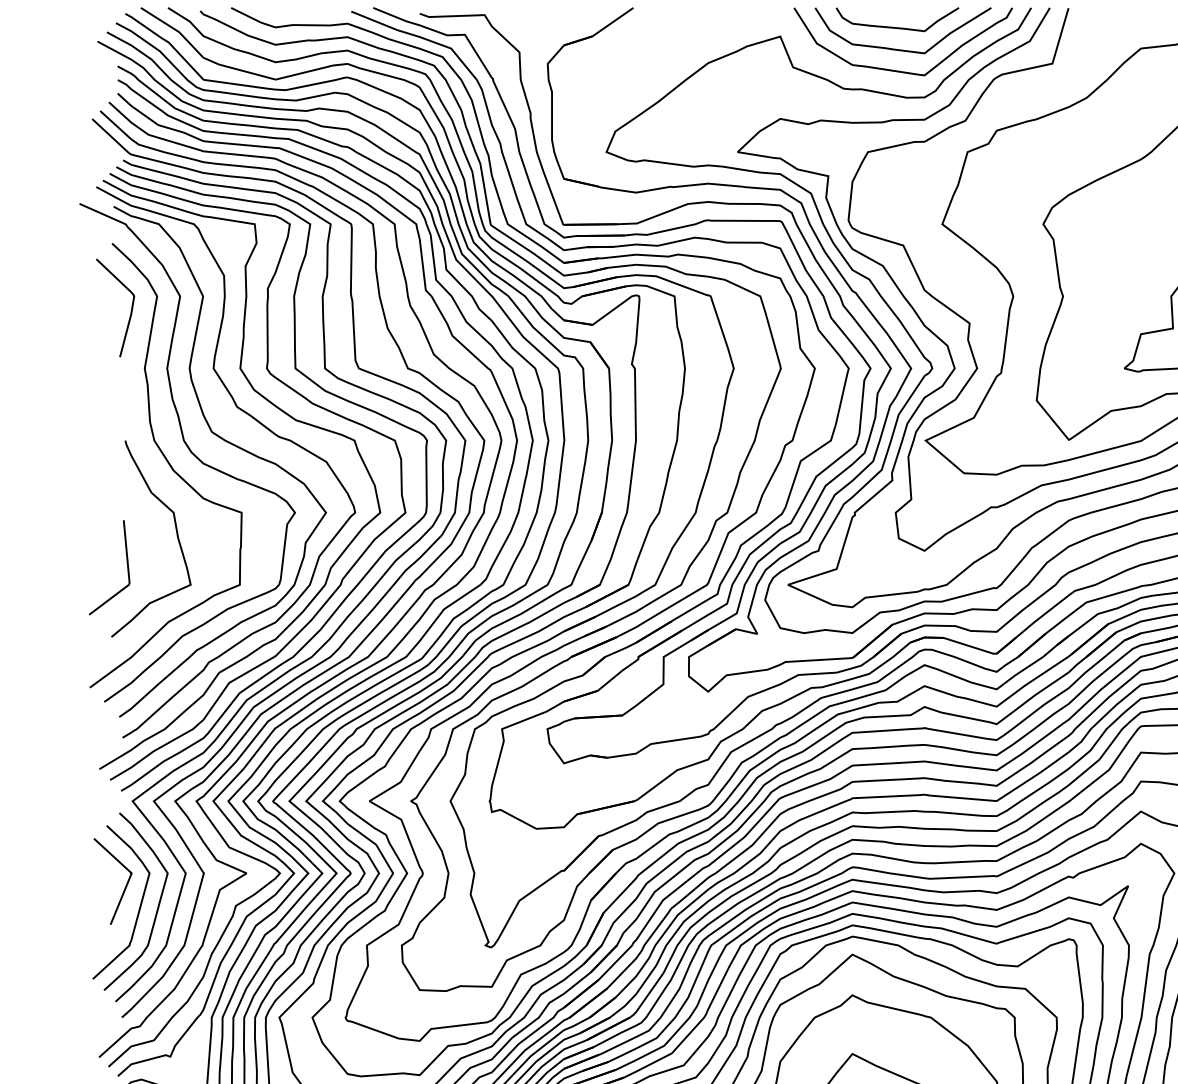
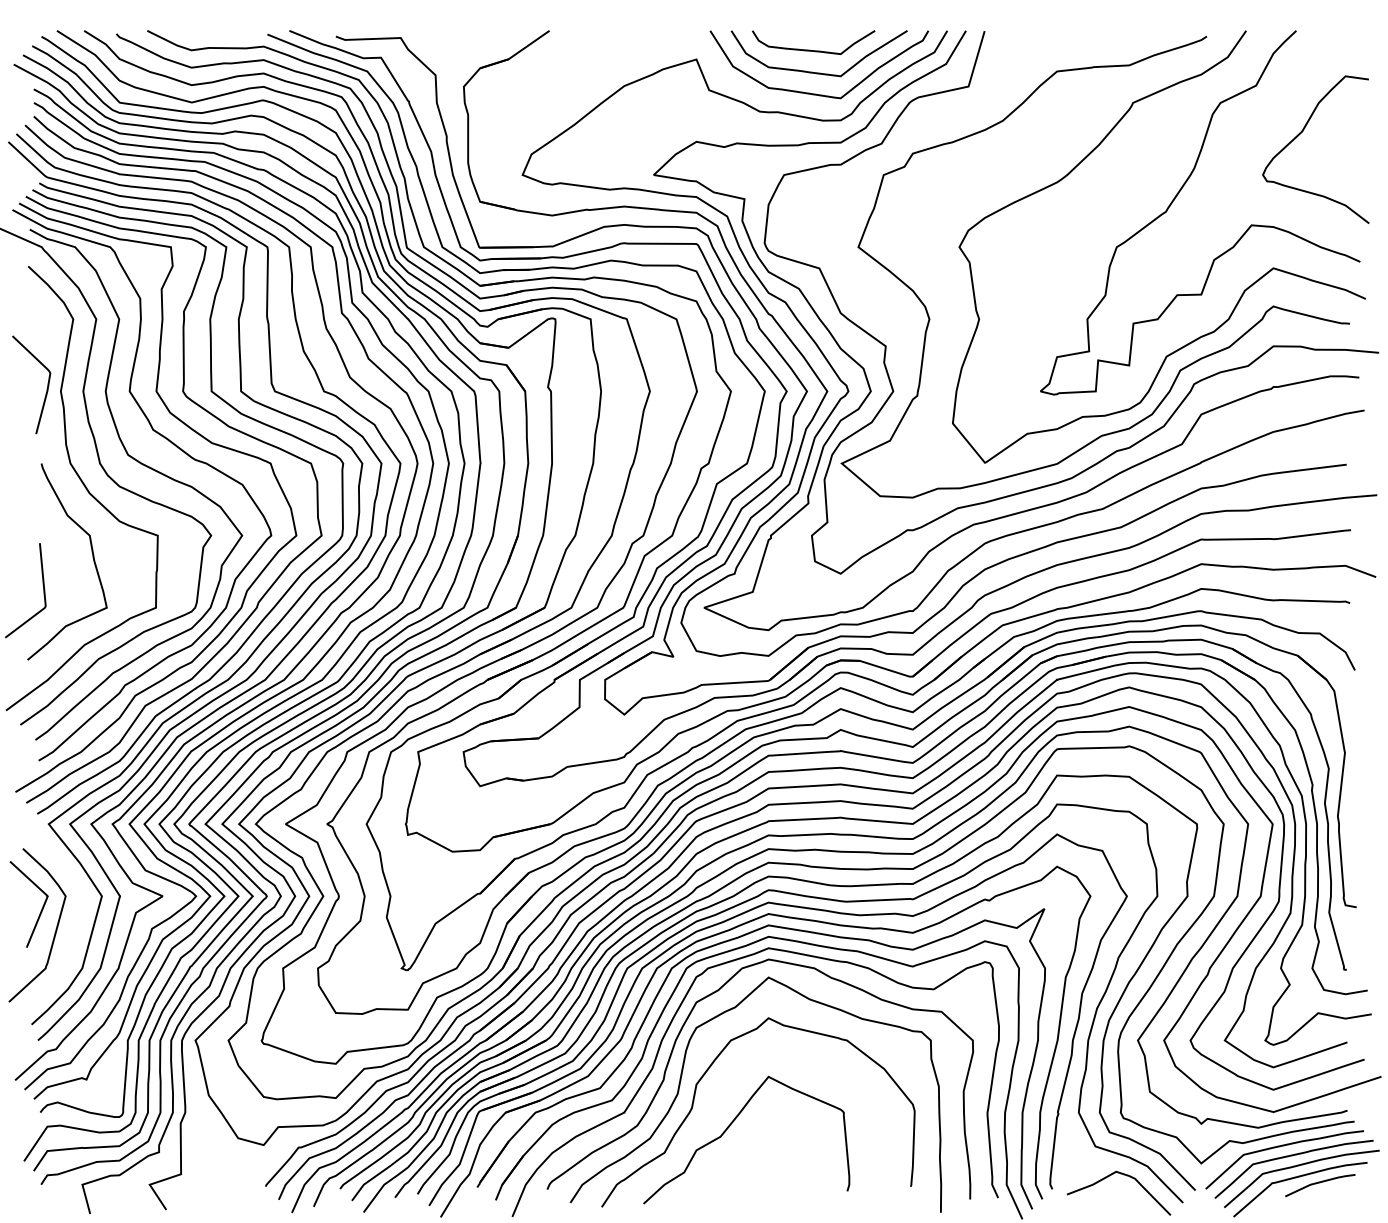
curve: (130, 311) -> (46, 388), moved
curve: (157, 906) -> (73, 929), removed

